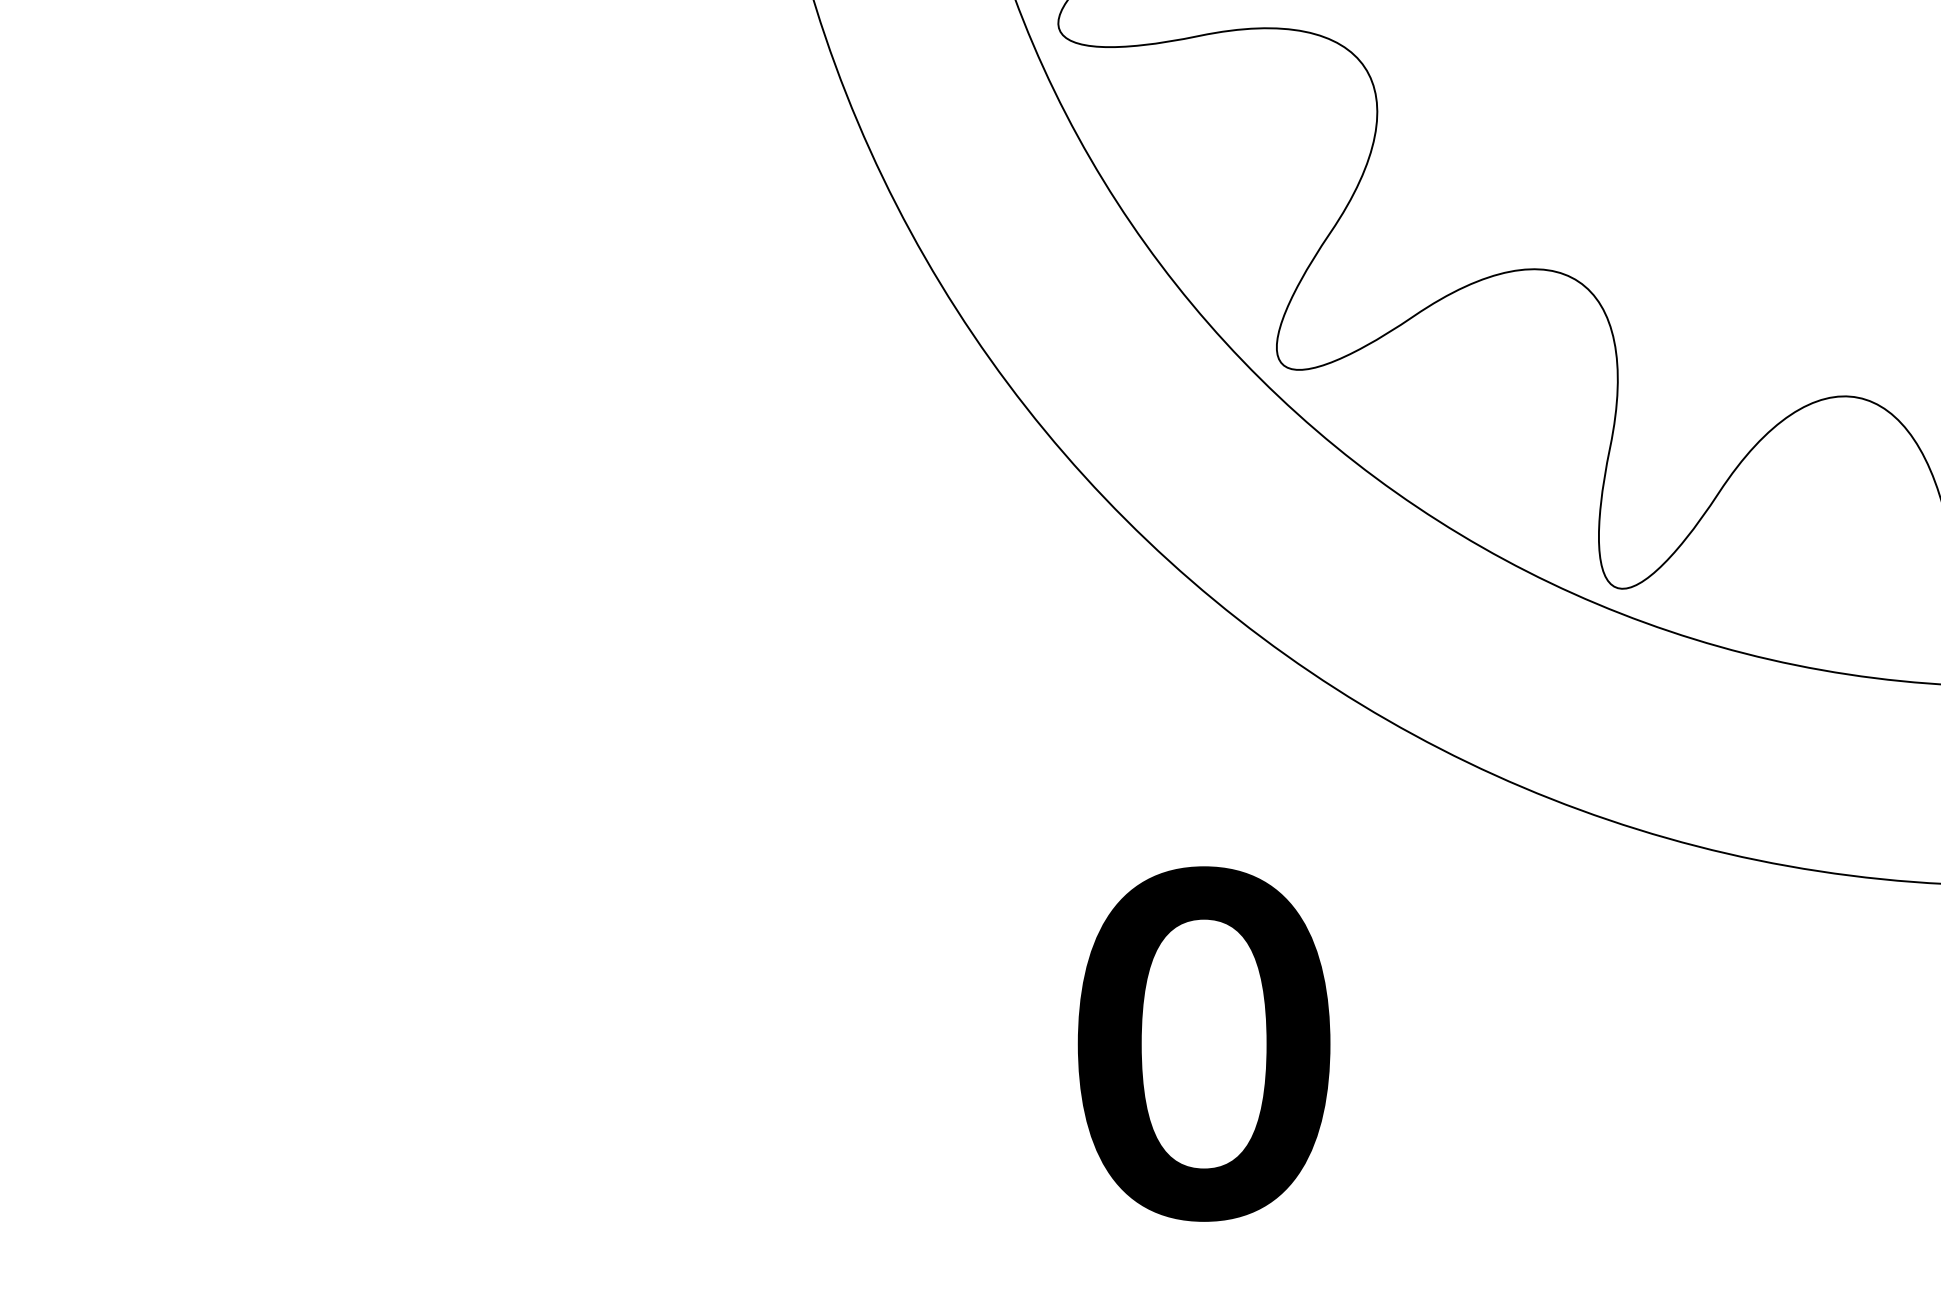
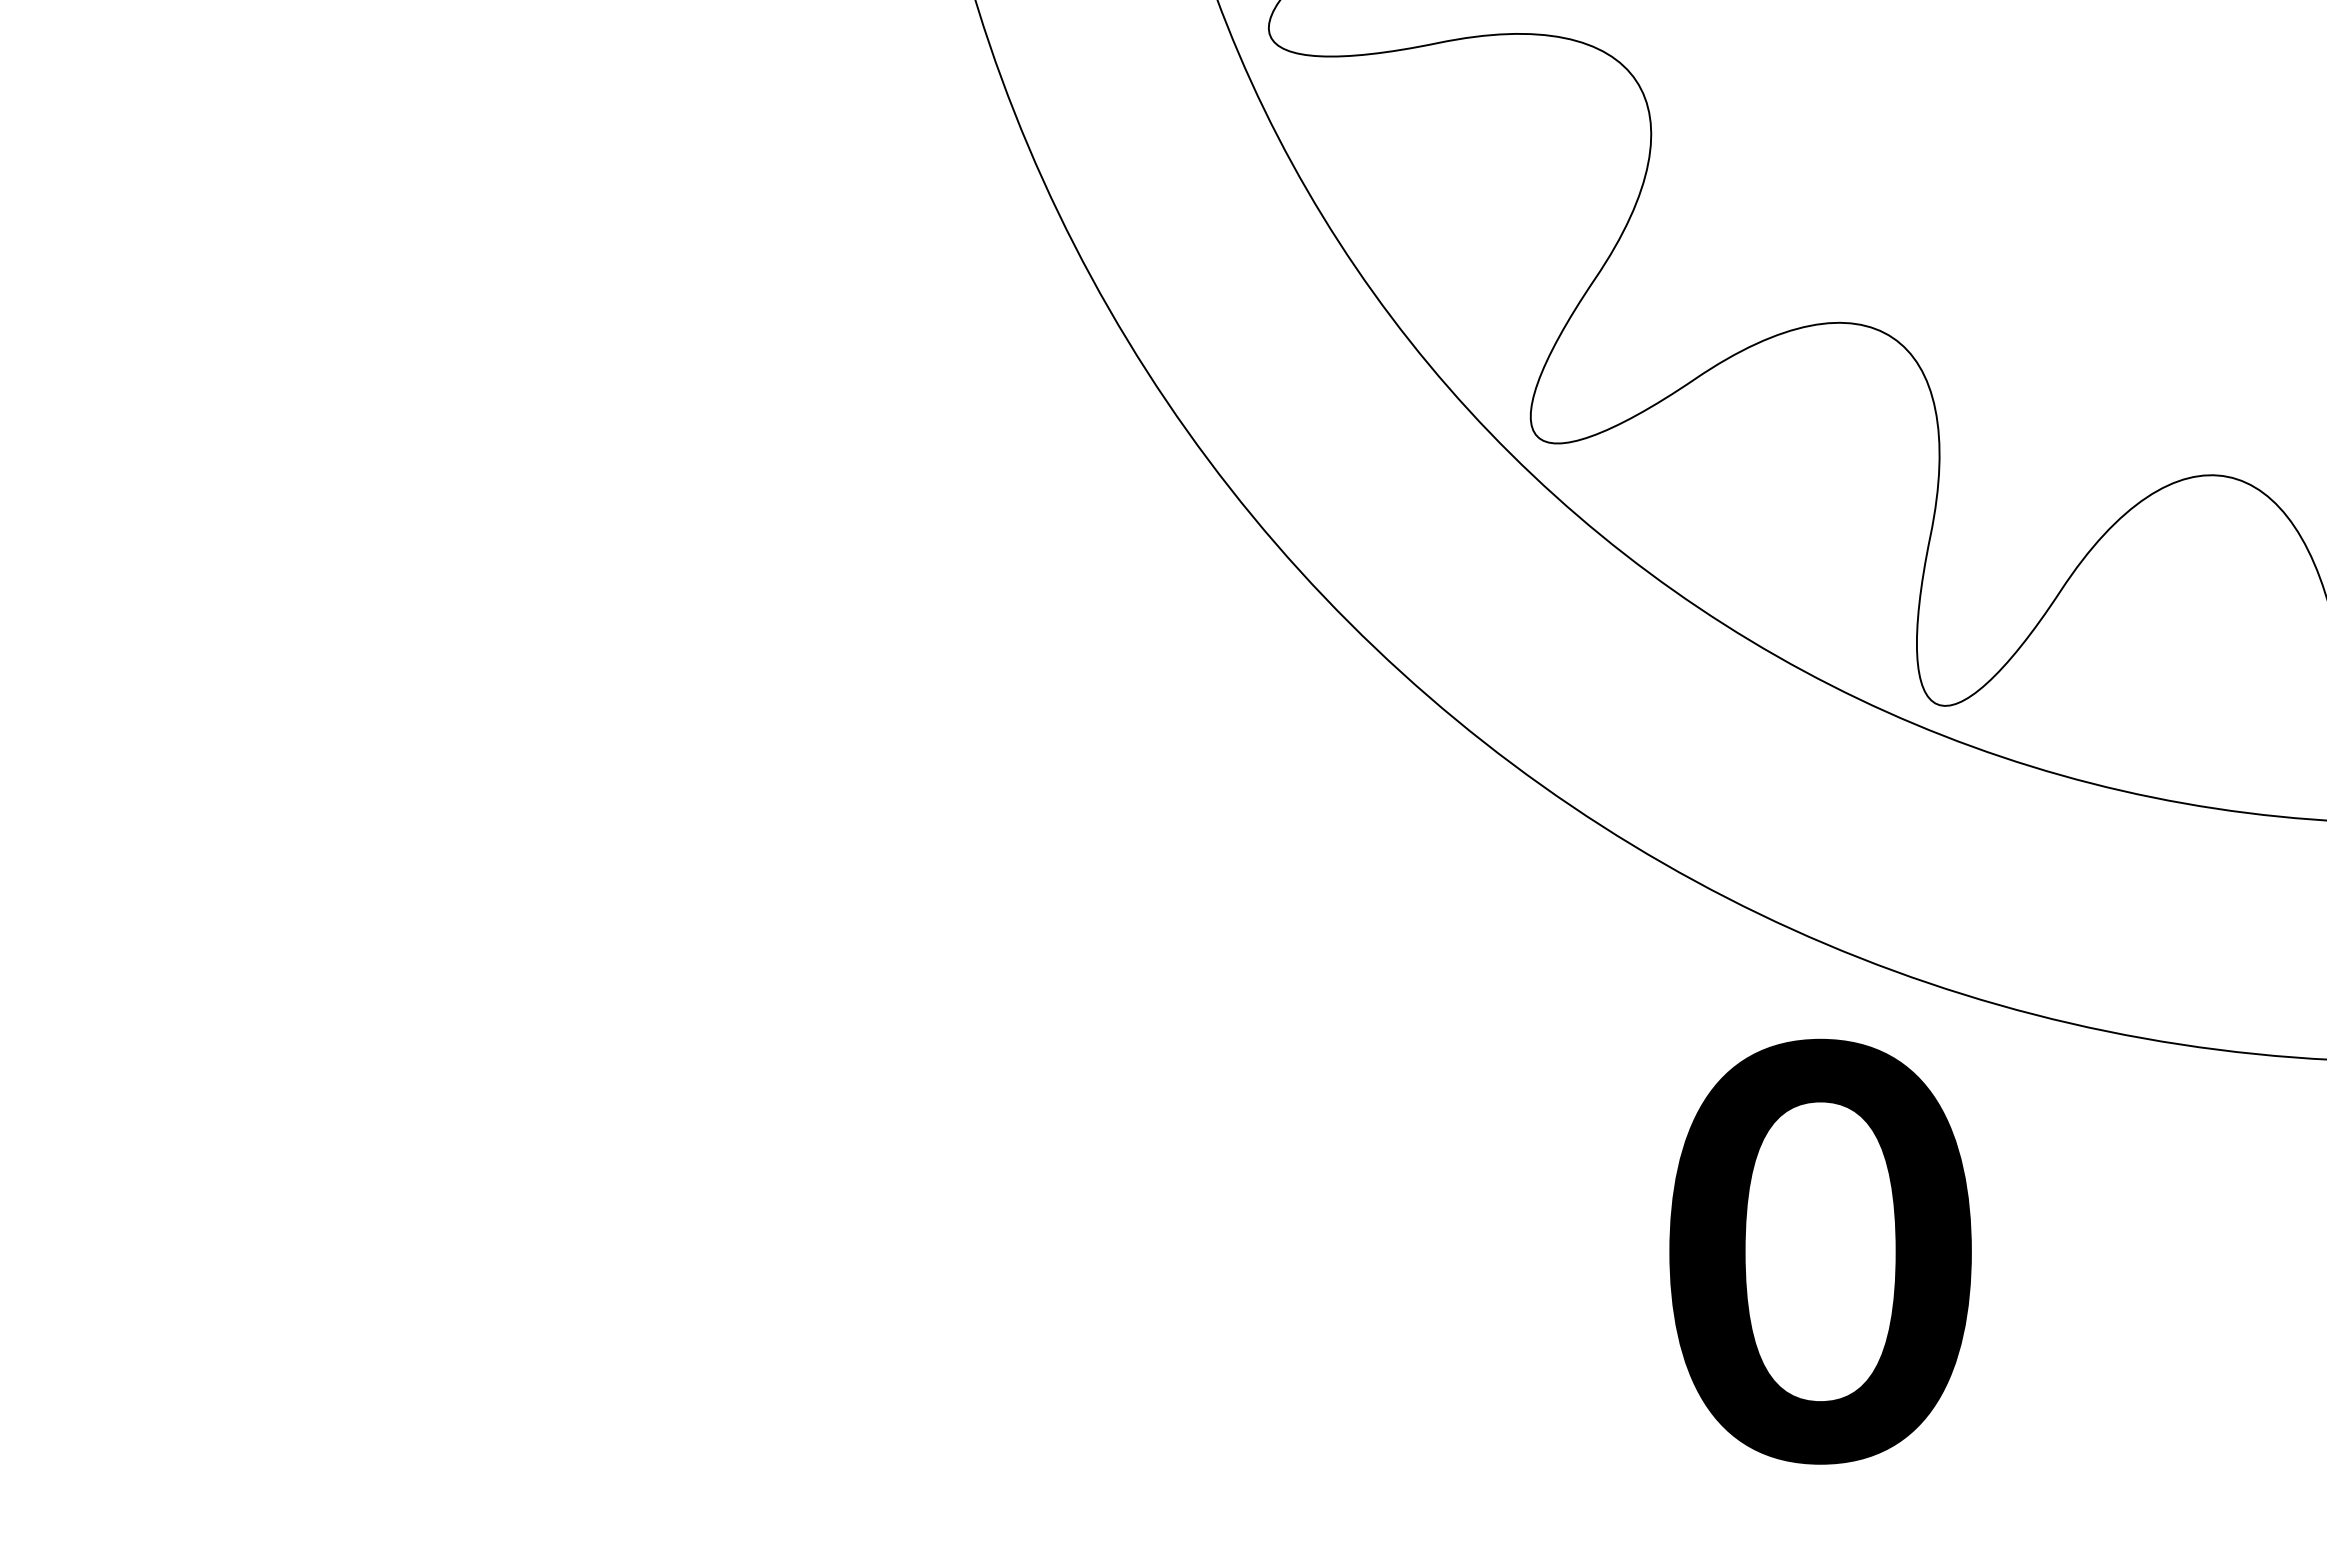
part: (1204, 1043) -> (1820, 1251), moved

